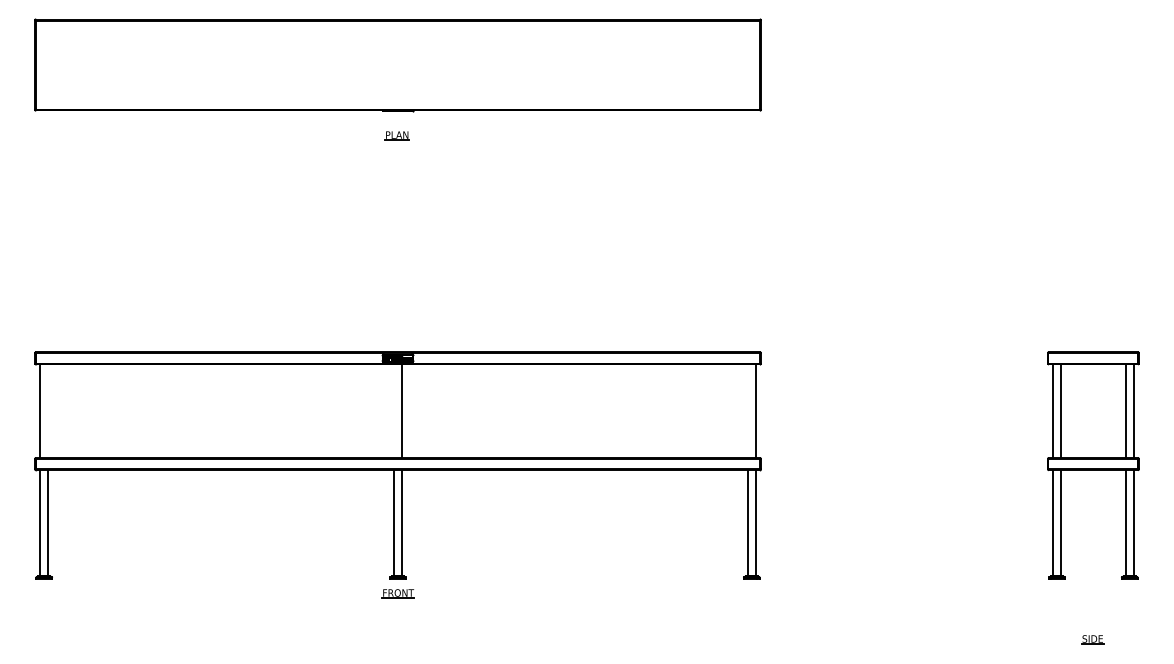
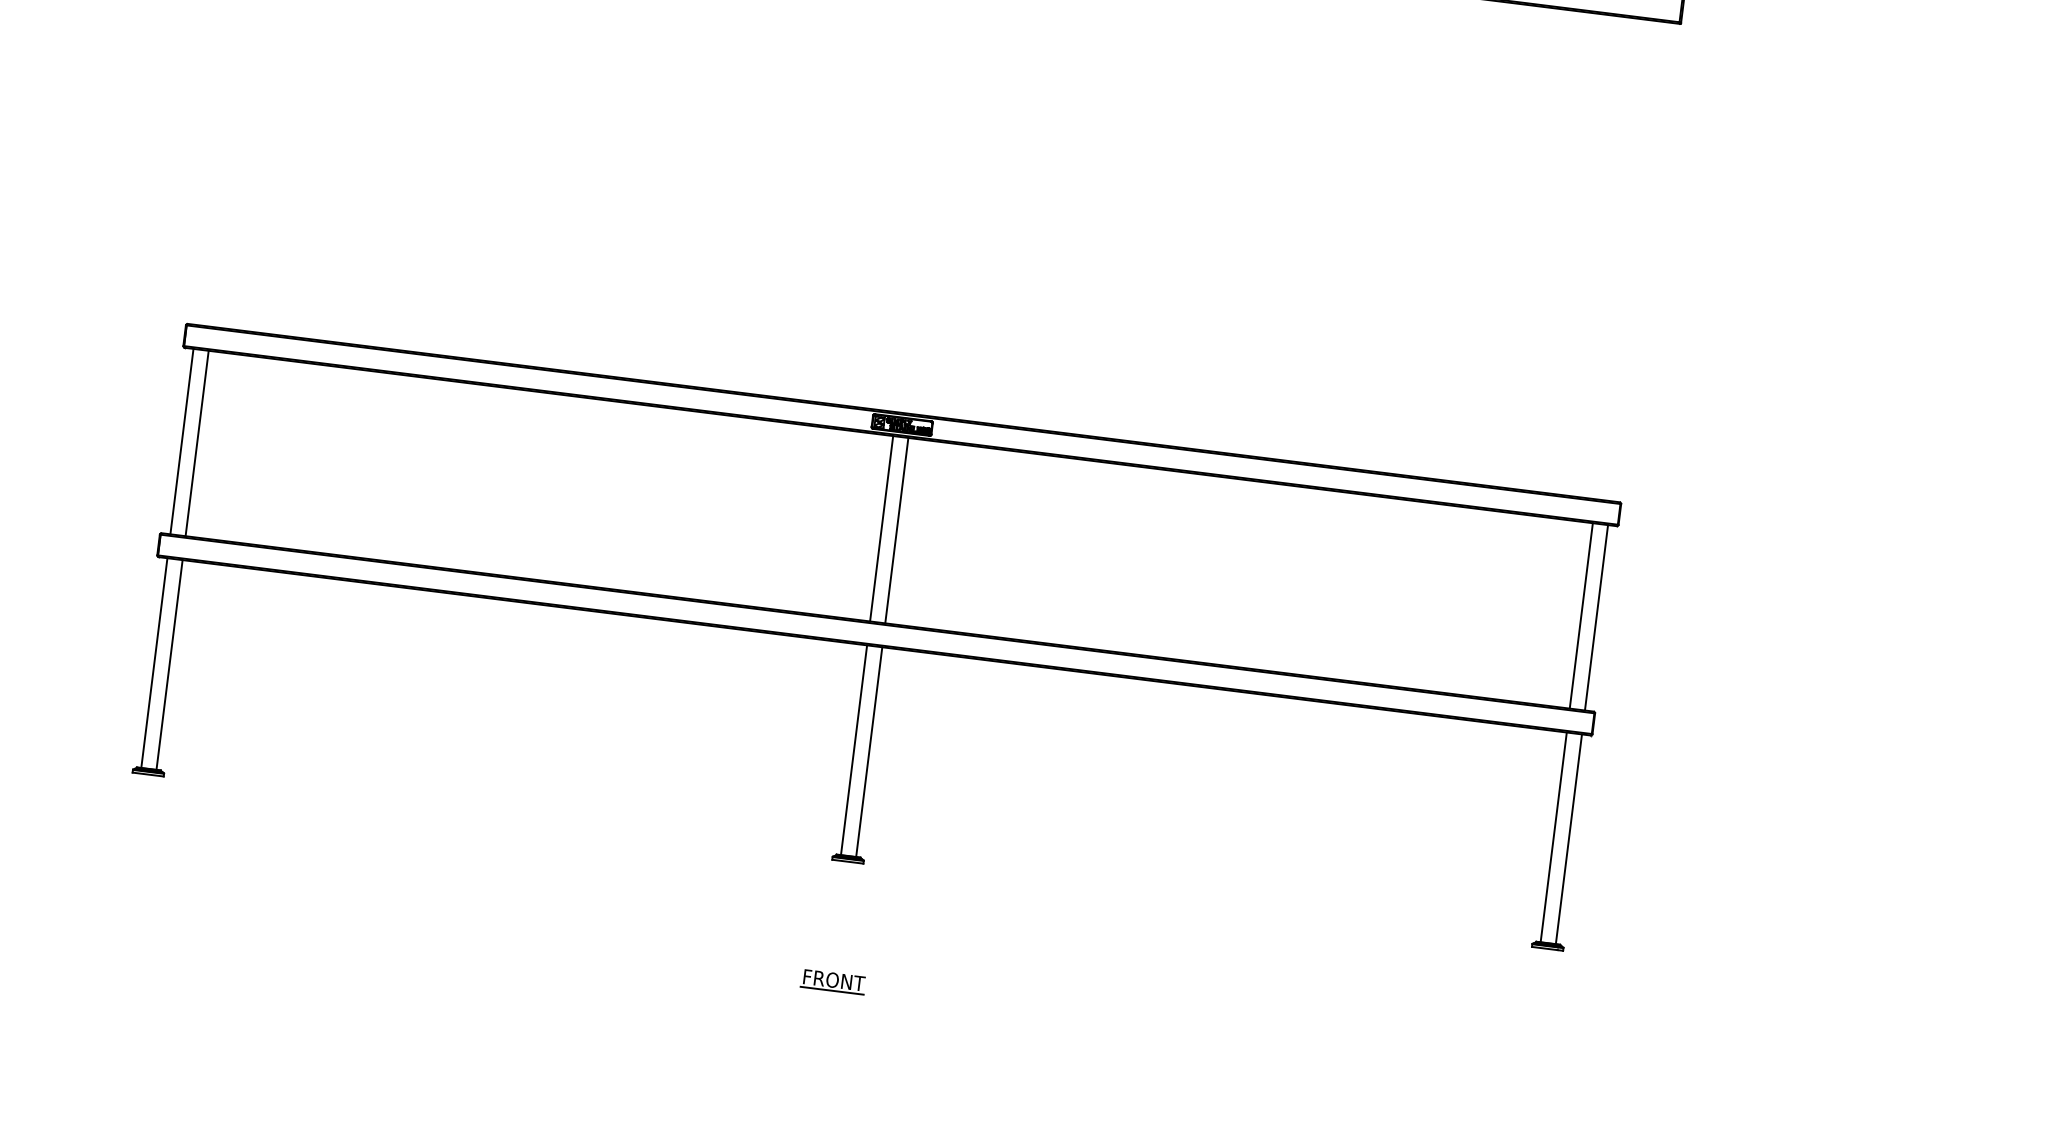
line: (48, 411) -> (197, 444), added
line: (394, 411) -> (882, 529), added
line: (747, 411) -> (1580, 616), added
part: (397, 593) -> (831, 981), moved

